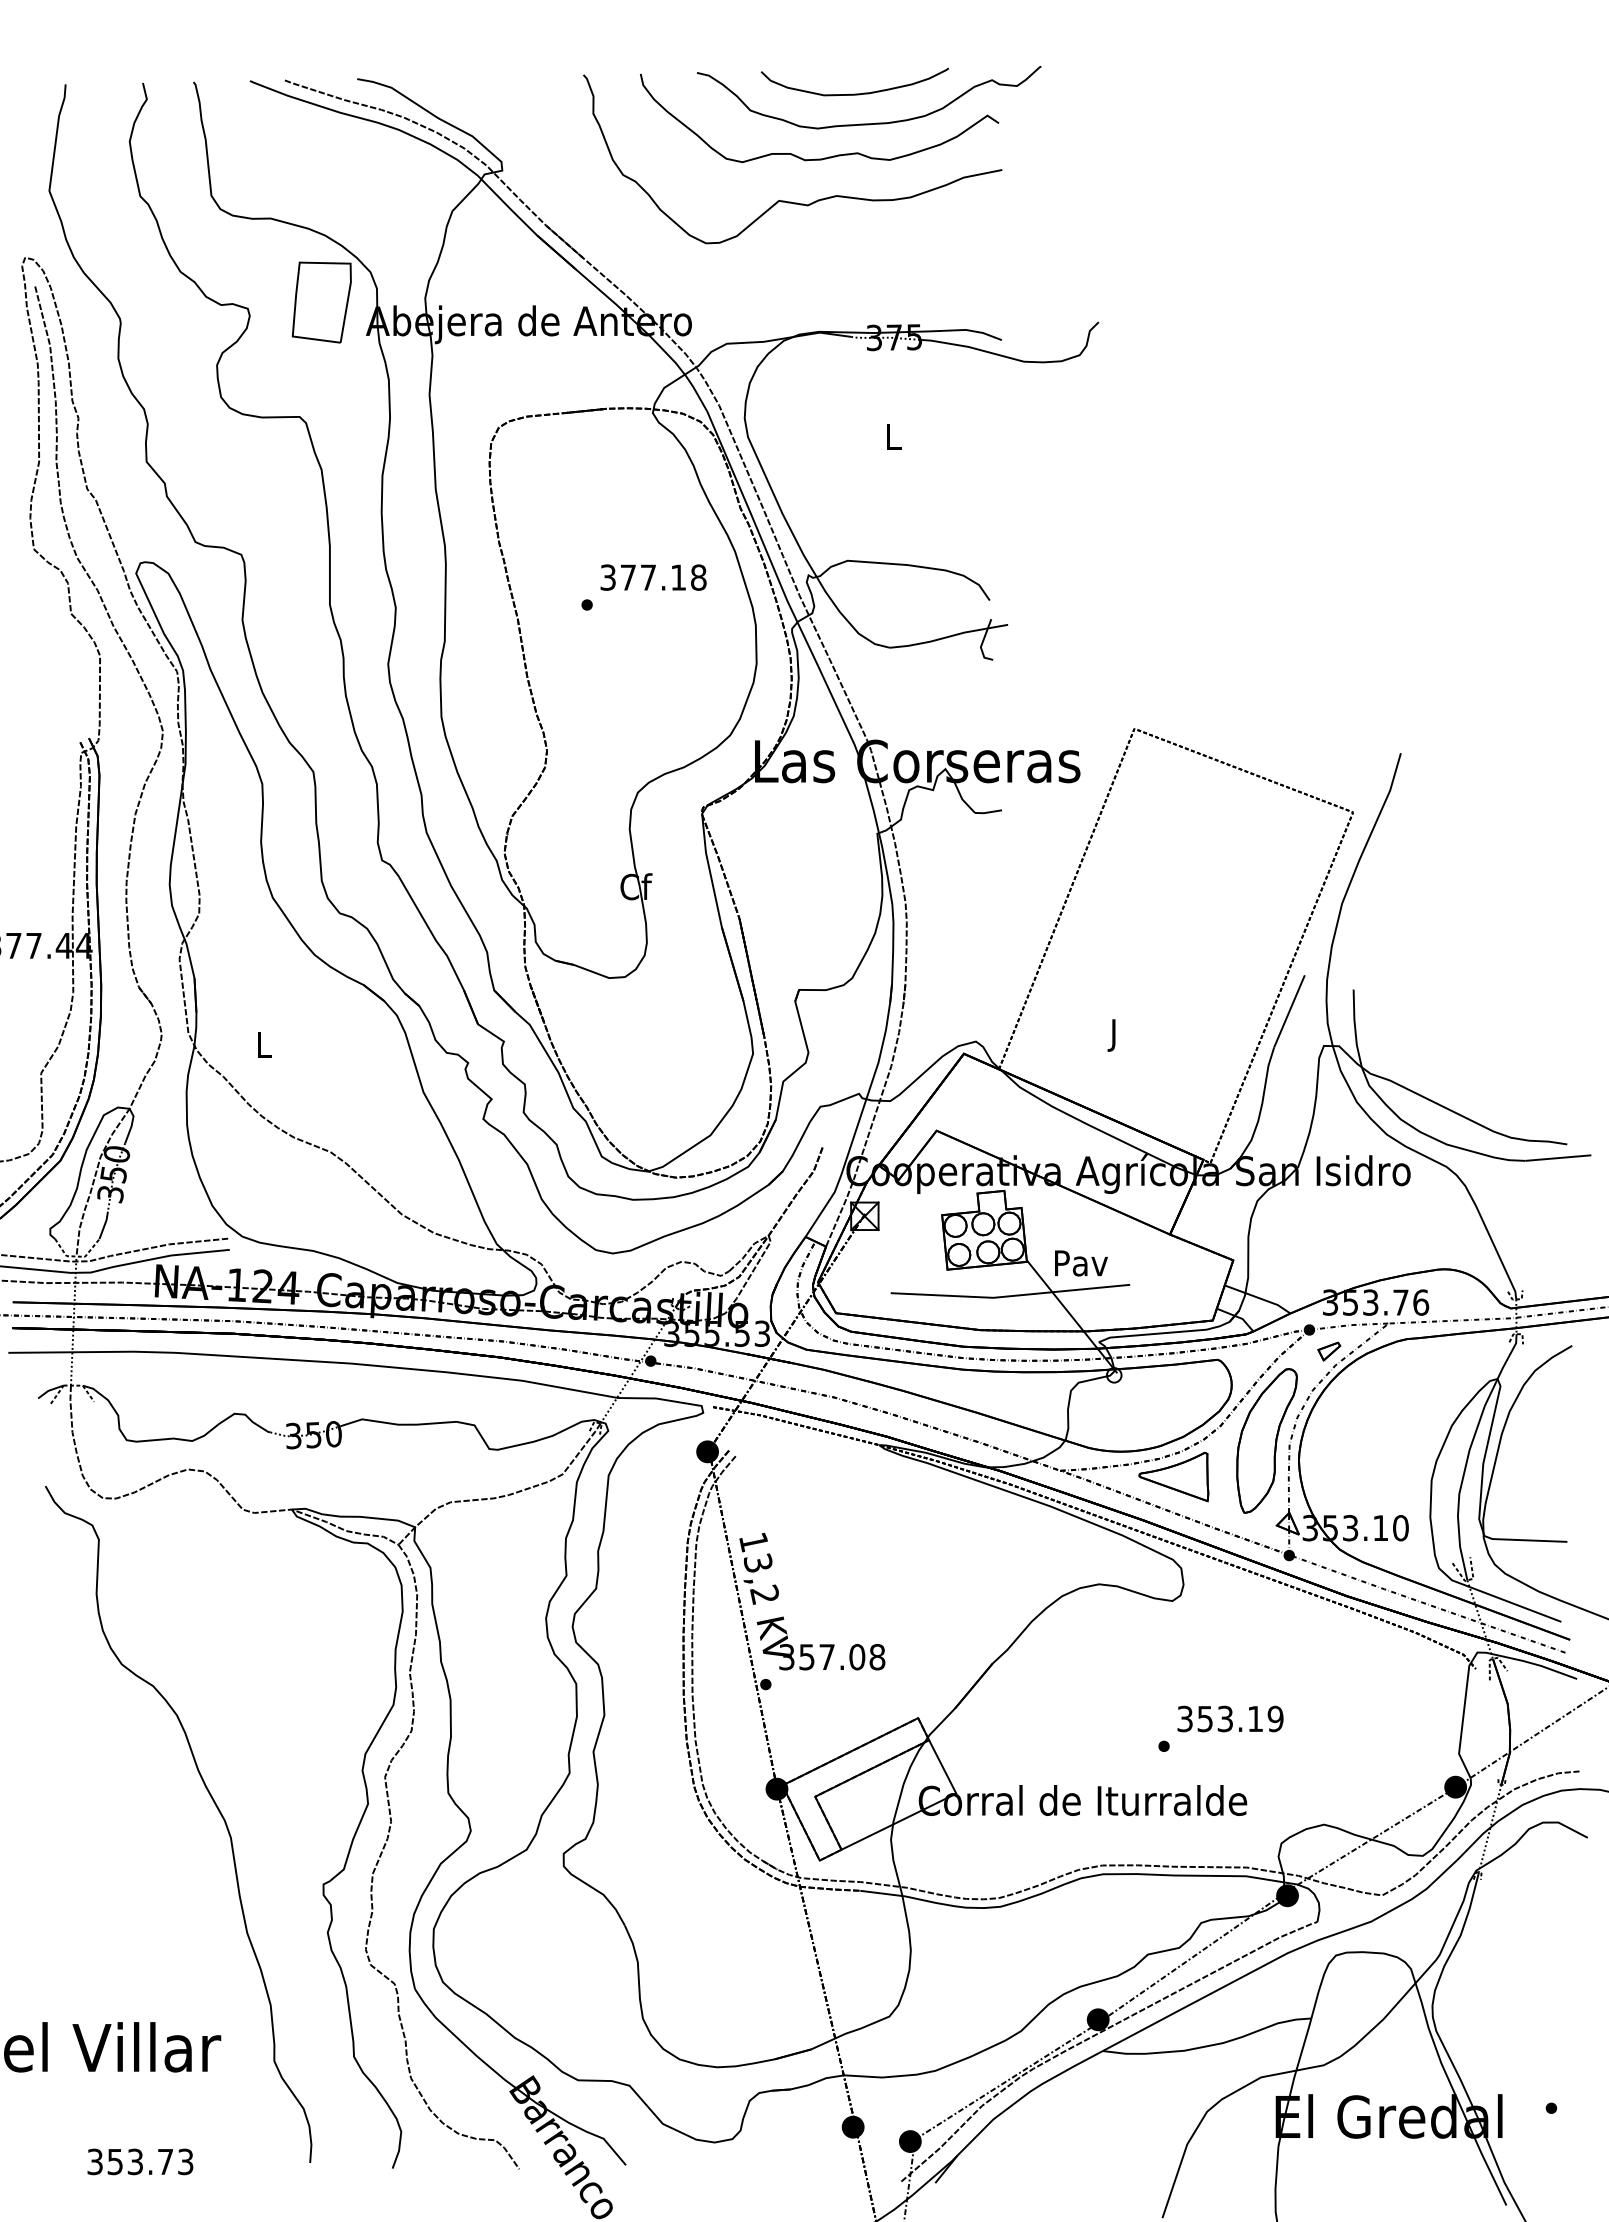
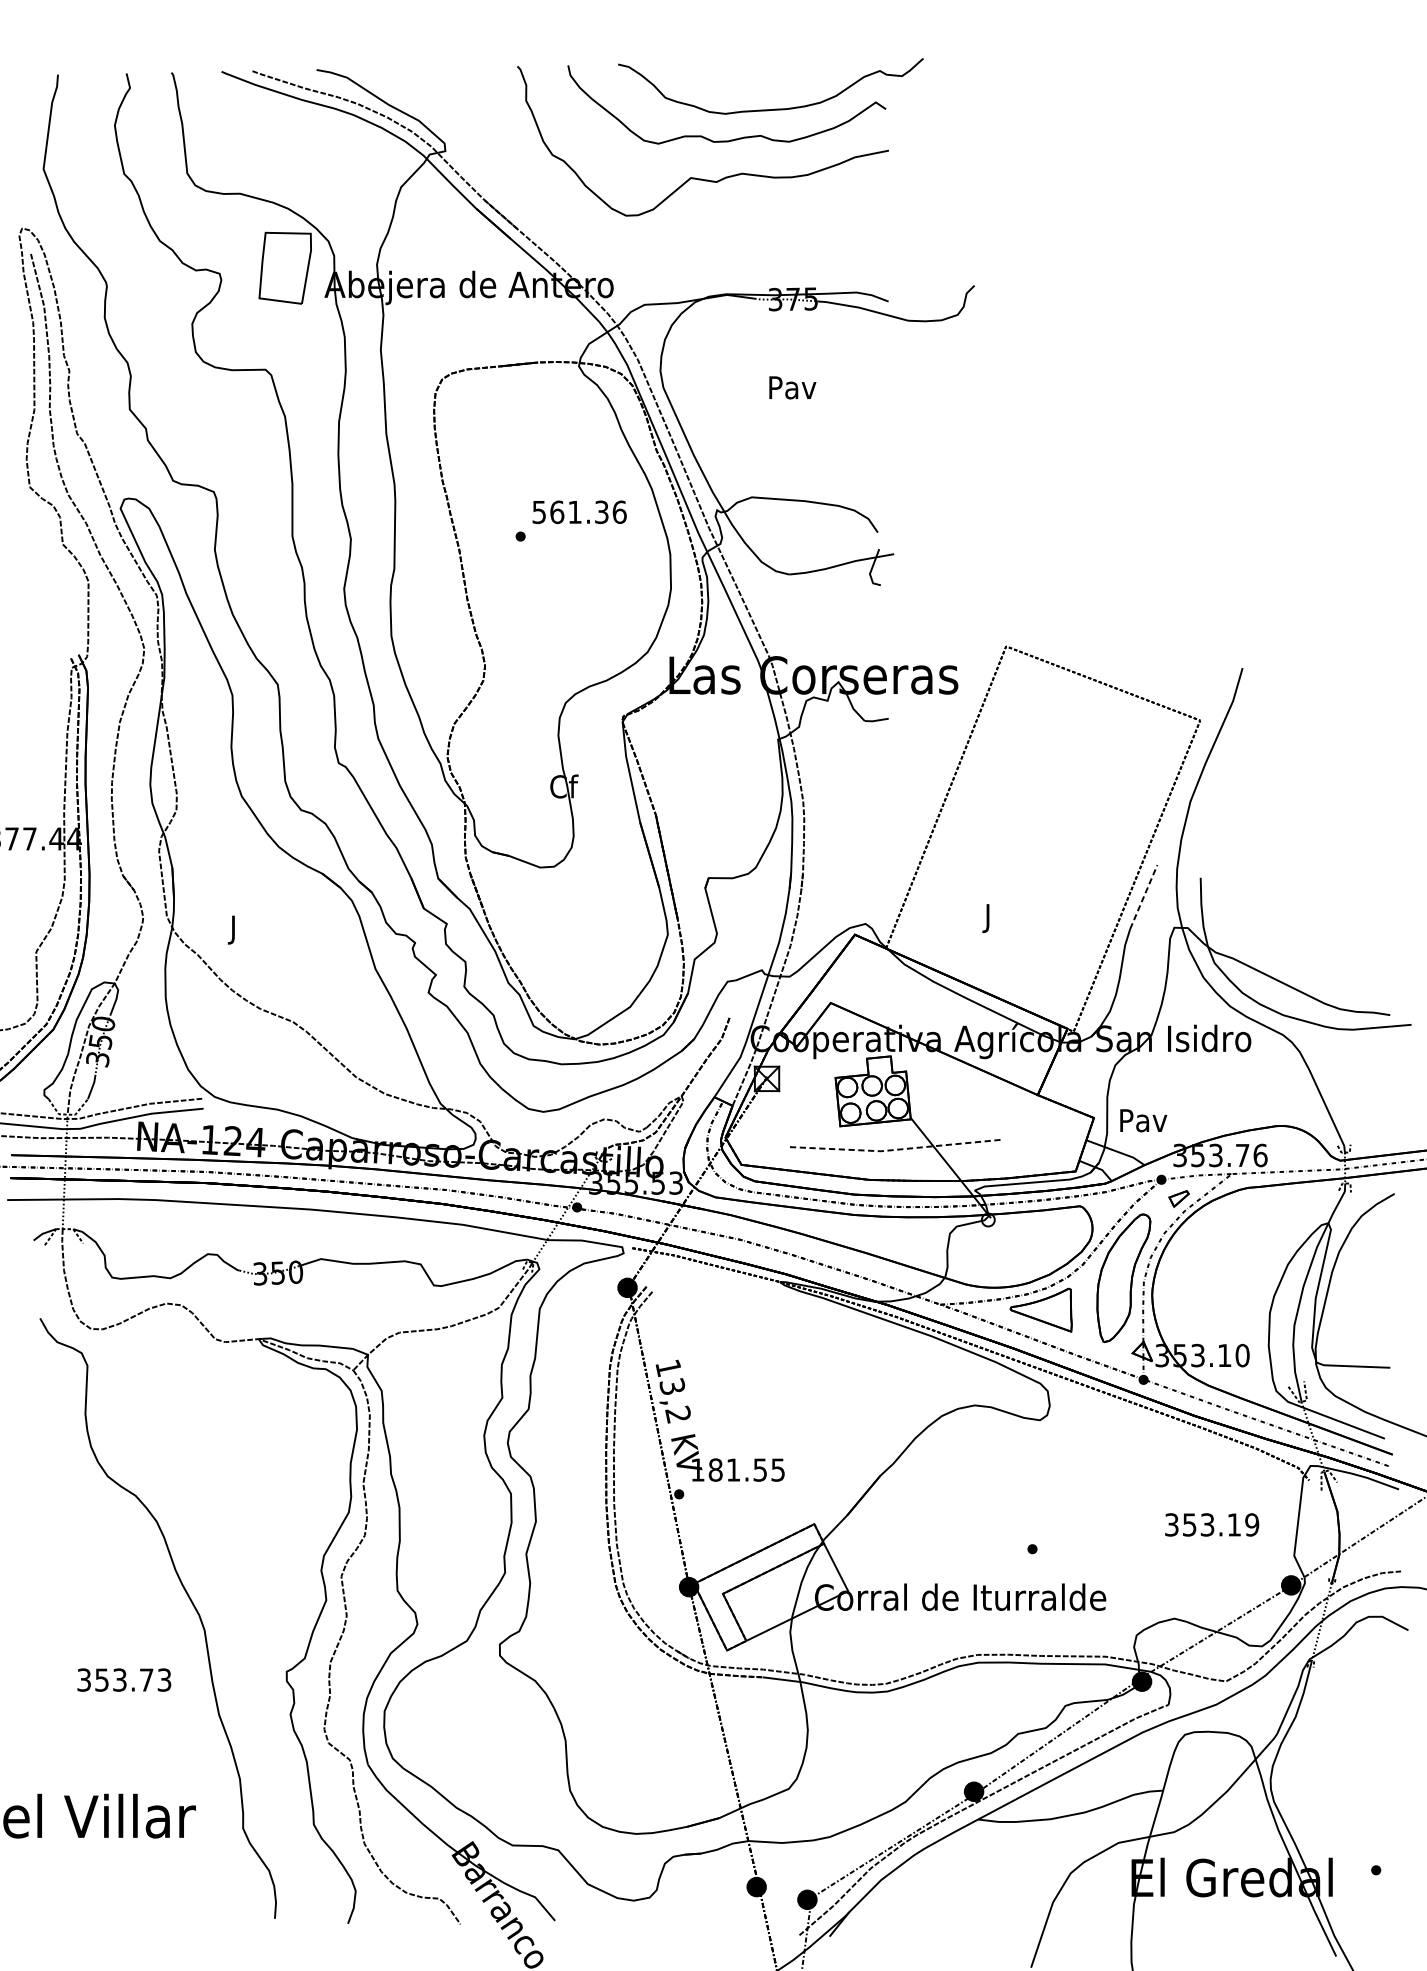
curve: (854, 93) -> (757, 82), removed
text: (893, 437) -> (792, 387), L -> Pav
text: (653, 577) -> (579, 512), 377.18 -> 561.36
line: (1289, 1010) -> (1143, 896), solid -> dashed
text: (264, 1048) -> (234, 930), L -> J
text: (1081, 1263) -> (1143, 1120), moved
line: (1010, 1296) -> (896, 1150), solid -> dashed
text: (832, 1657) -> (738, 1470), 357.08 -> 181.55
text: (1230, 1718) -> (1212, 1524), moved
text: (140, 2161) -> (124, 1679), moved

